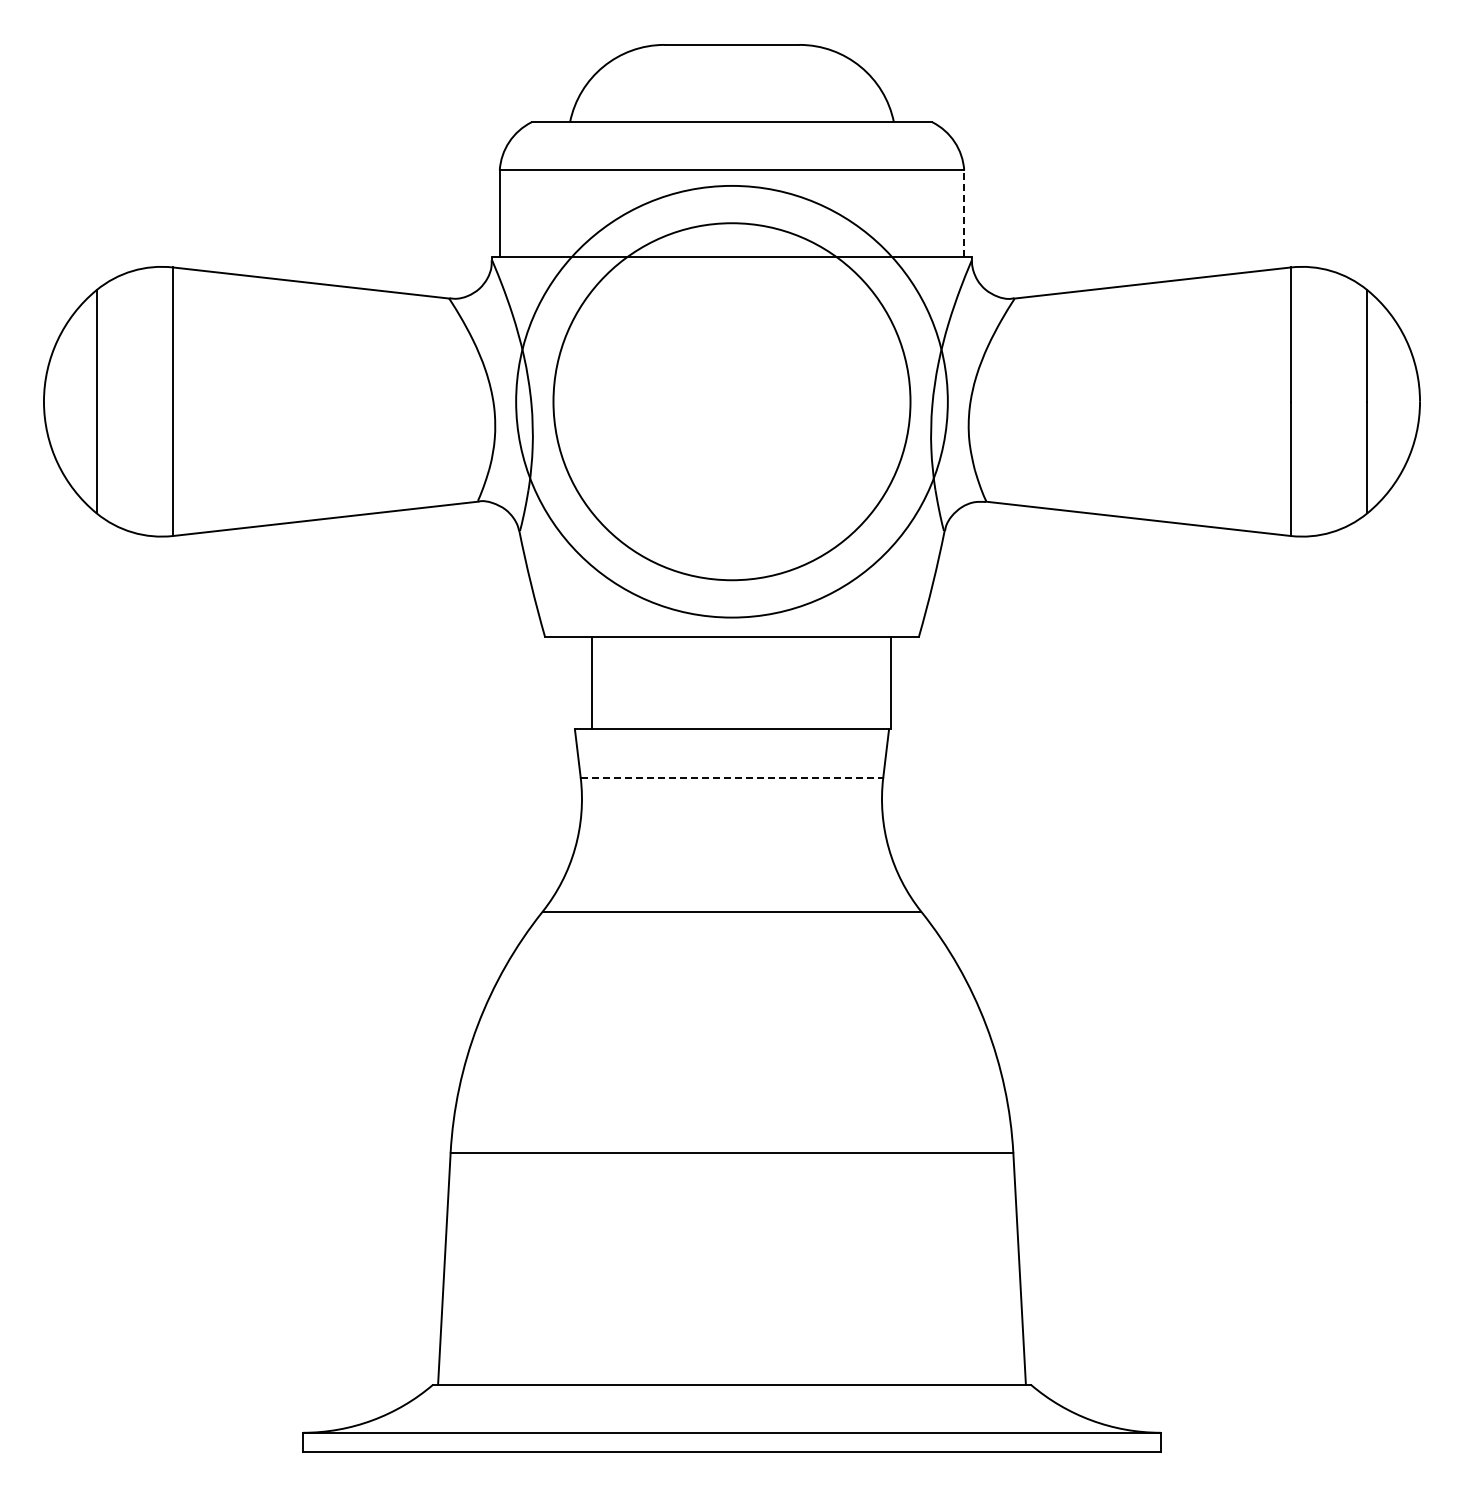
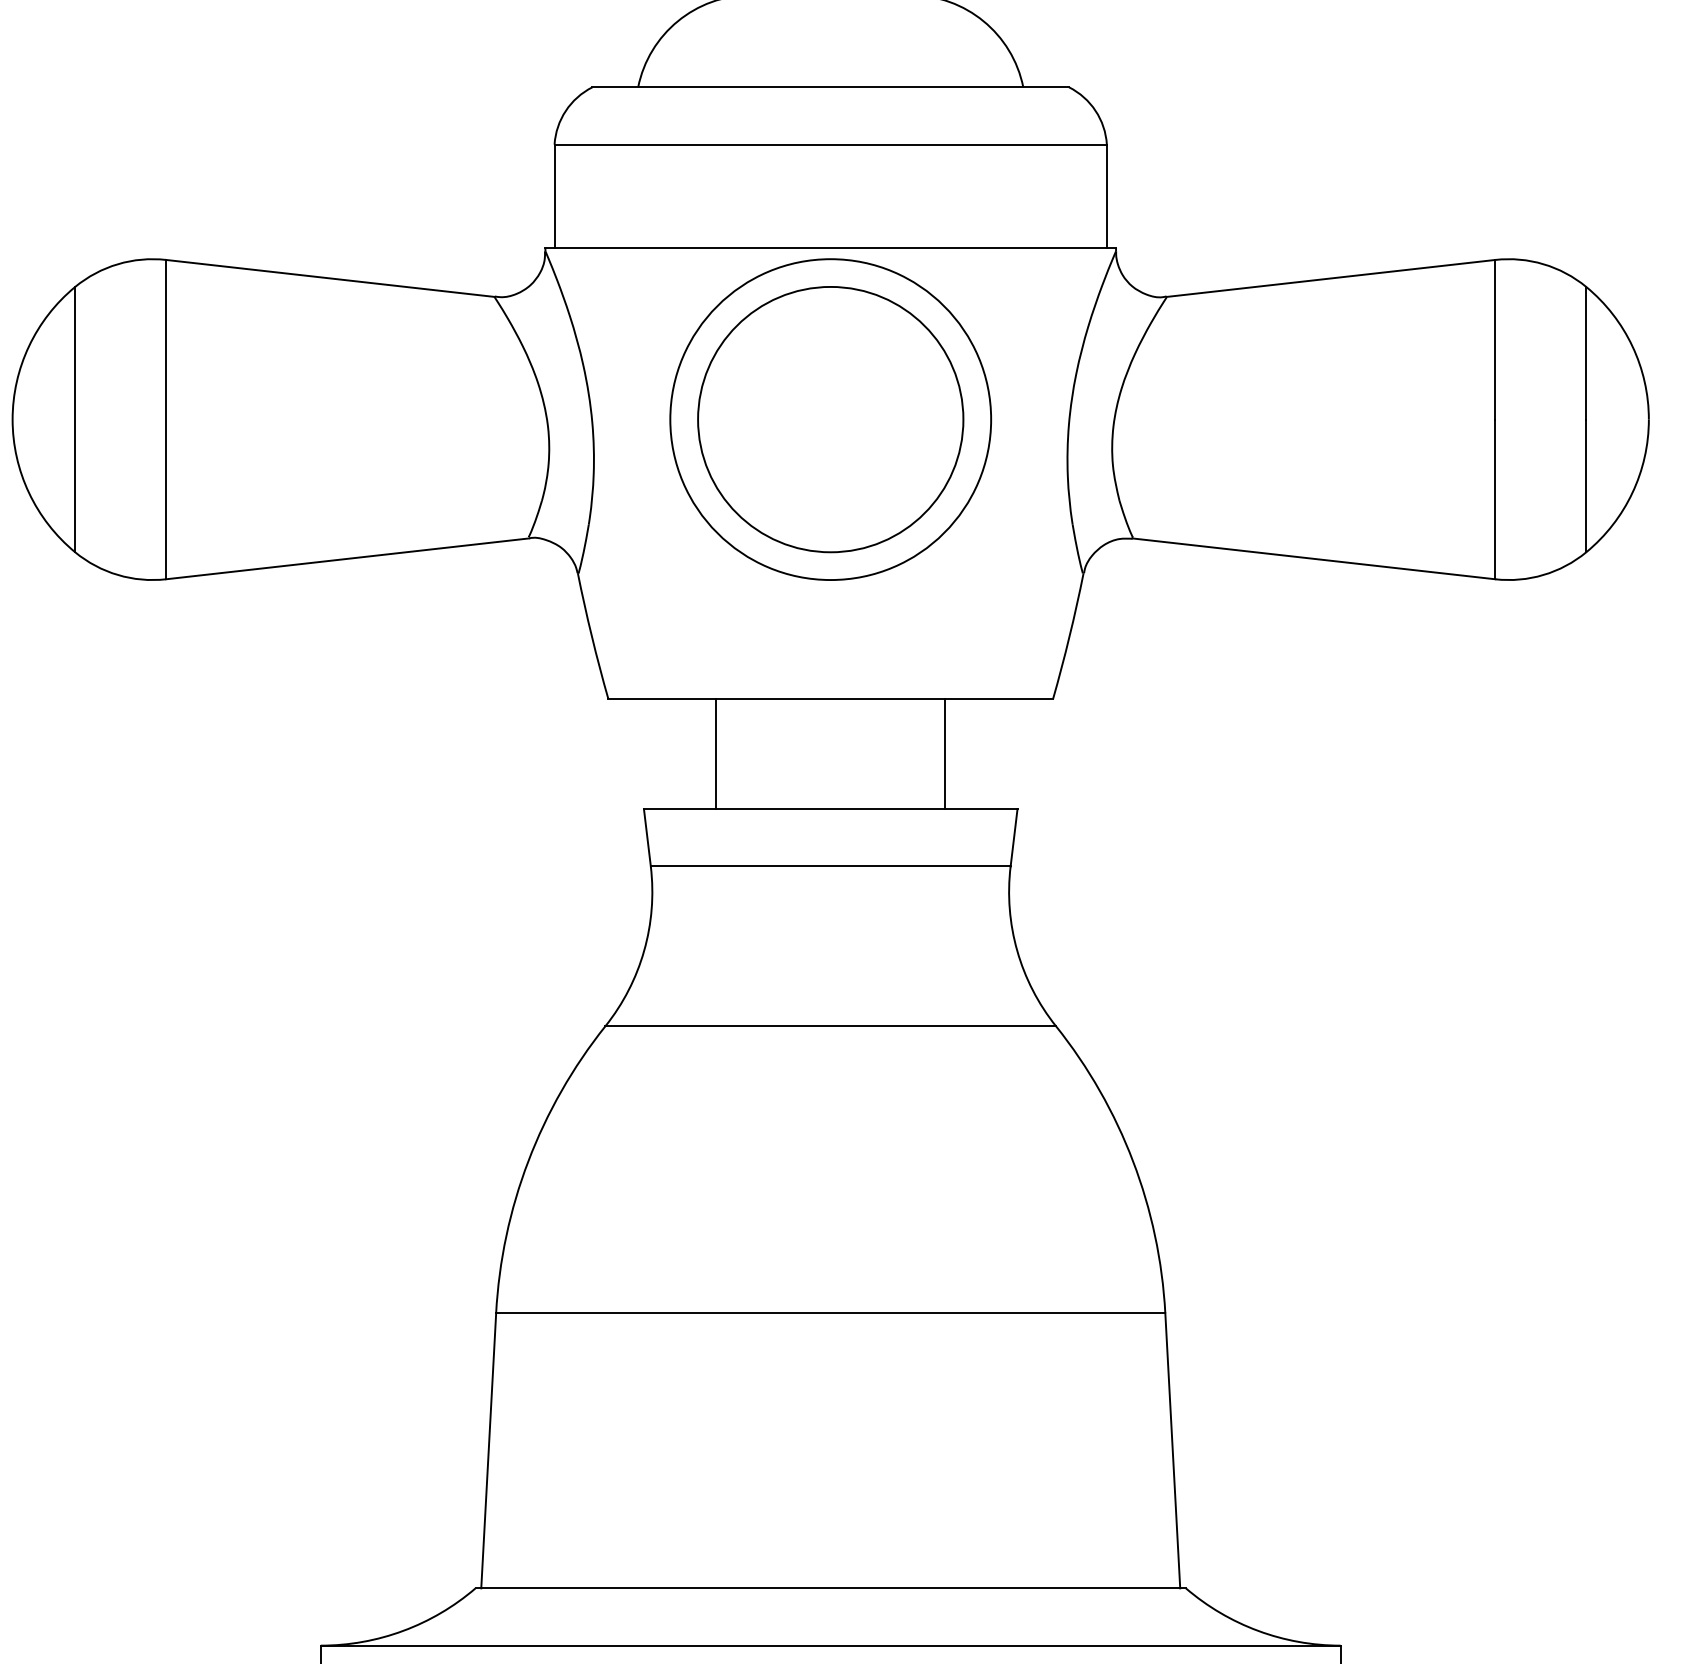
line: (964, 213) -> (1107, 195), dashed -> solid
circle: (731, 401) -> (830, 419), size x0.62
circle: (731, 401) -> (830, 419), size x0.62
line: (591, 682) -> (715, 753), moved
line: (891, 682) -> (945, 753), moved
line: (732, 777) -> (831, 866), dashed -> solid

